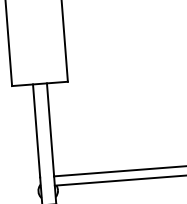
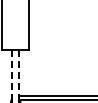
line: (51, 128) -> (19, 72), solid -> dashed
line: (36, 130) -> (12, 72), solid -> dashed

